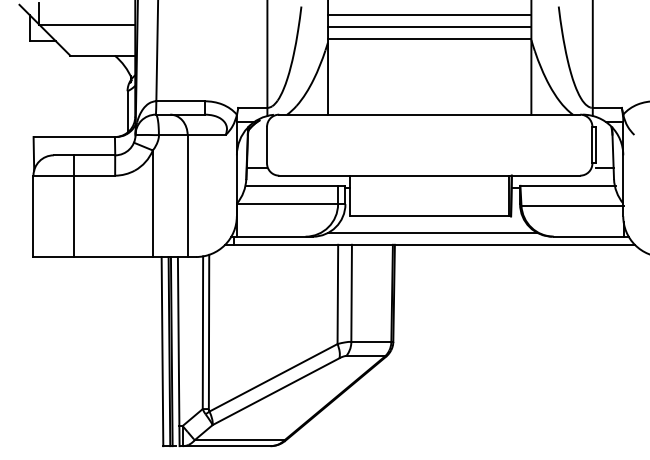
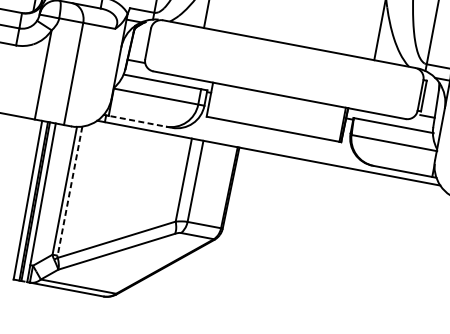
line: (432, 232) -> (272, 143), removed
line: (275, 236) -> (140, 121), solid -> dashed
line: (209, 332) -> (70, 191), solid -> dashed

